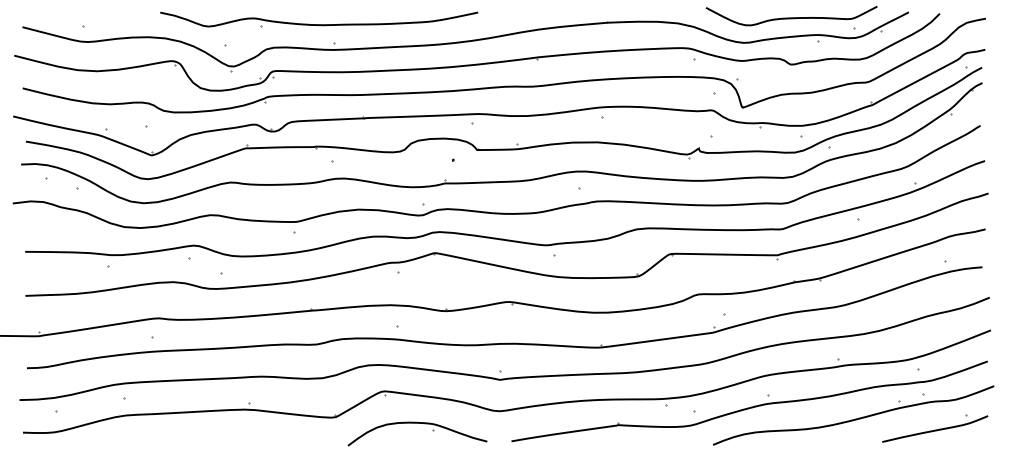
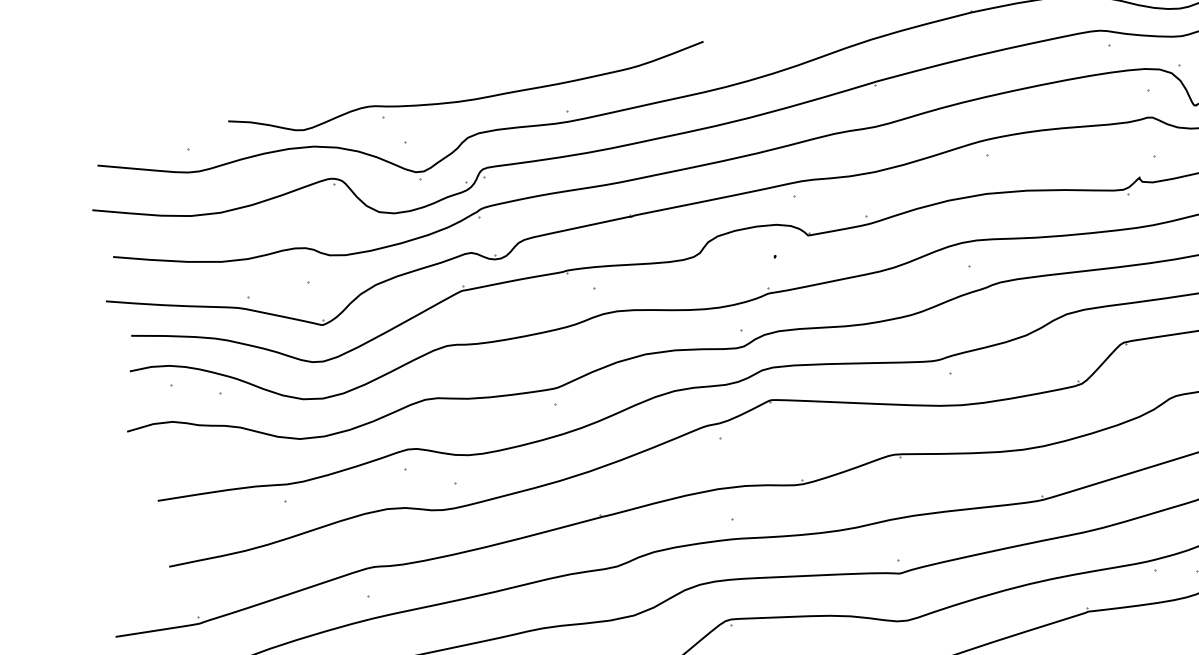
part: (319, 19) -> (468, 91), moved

